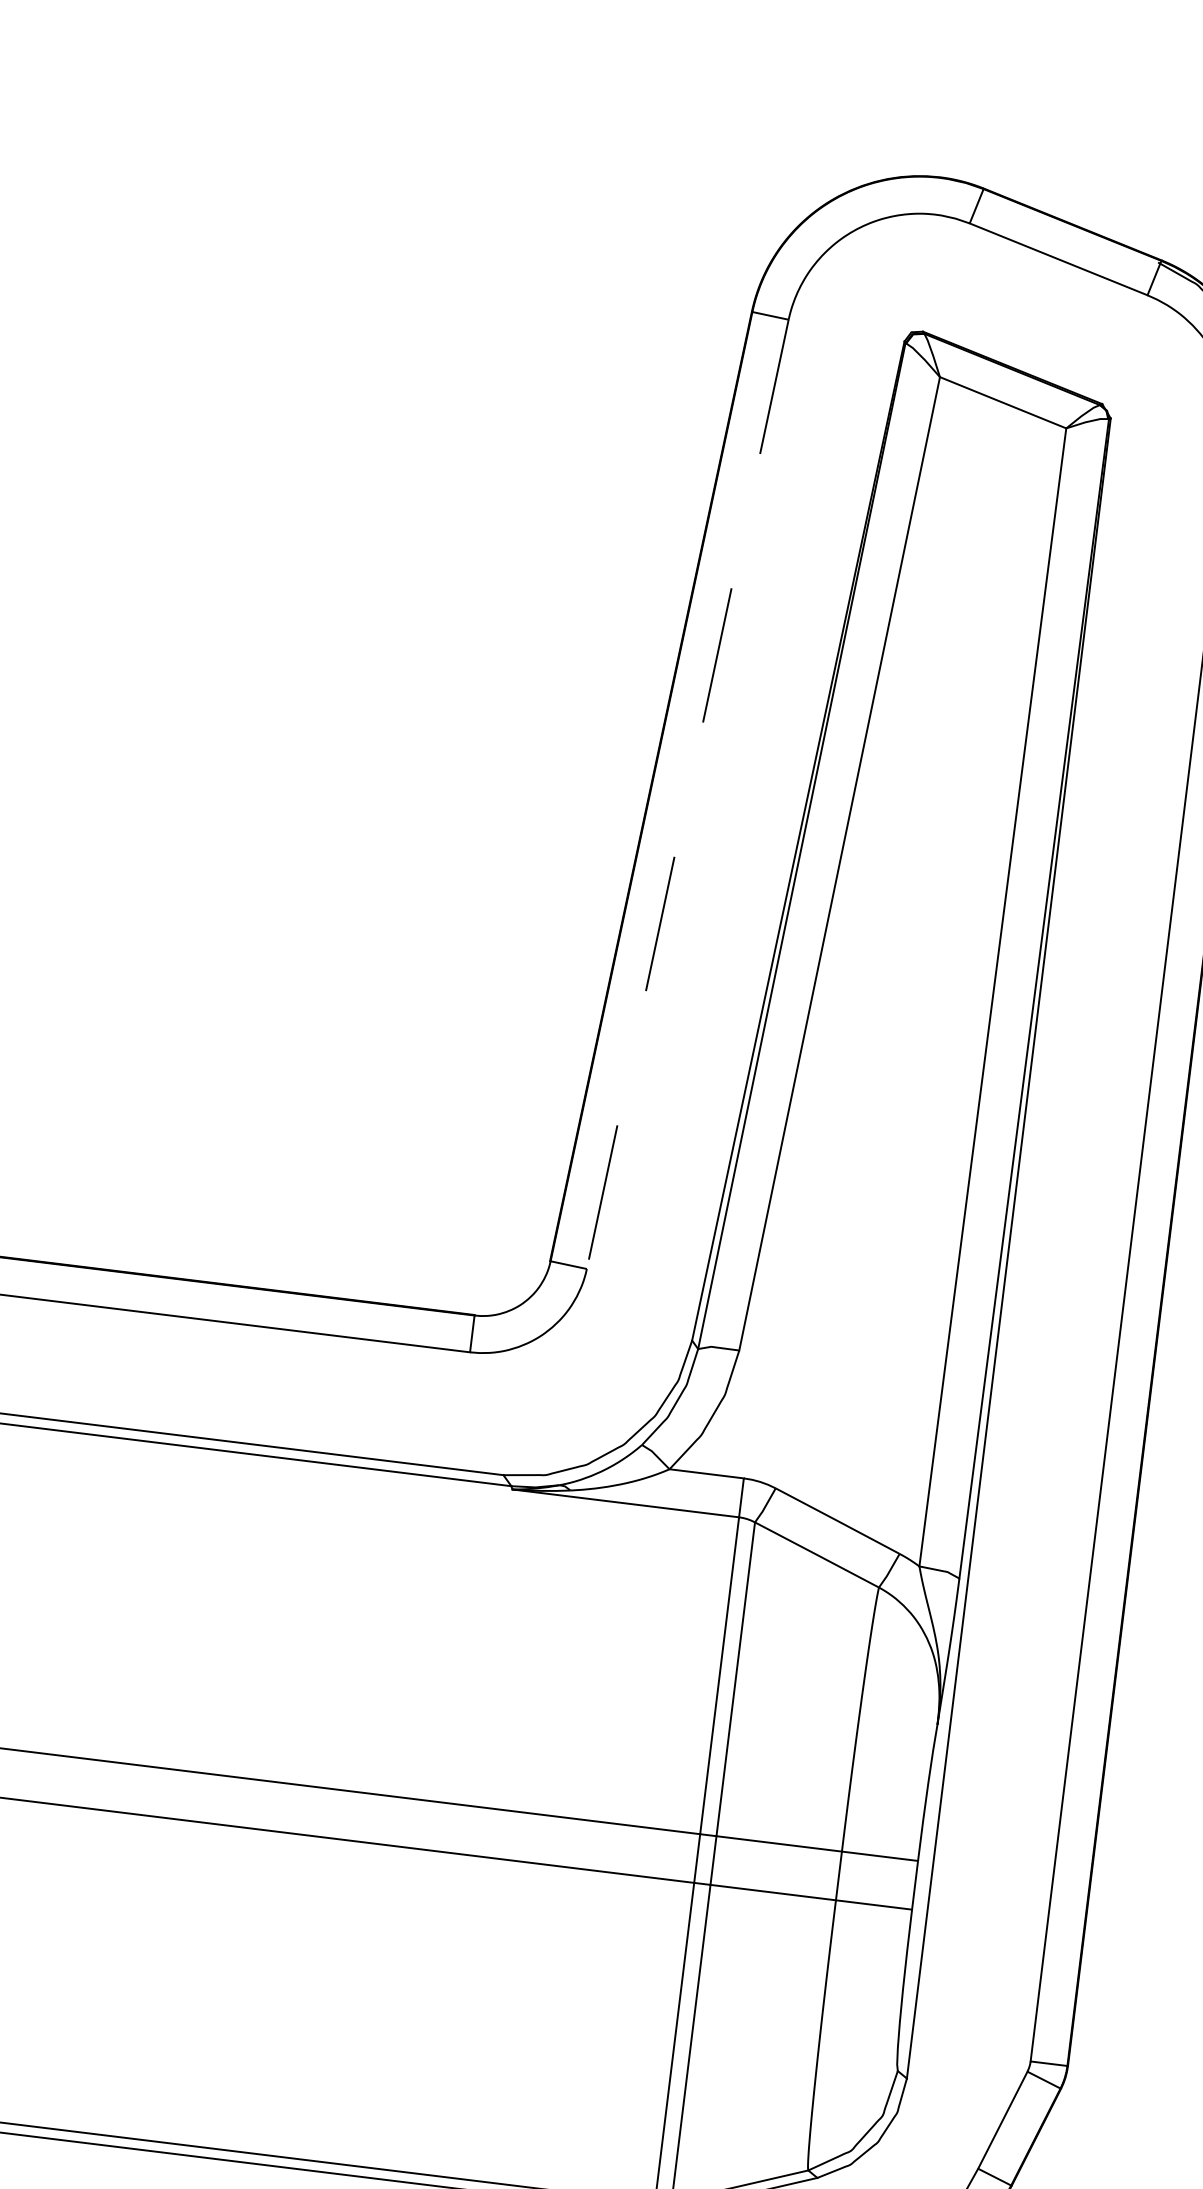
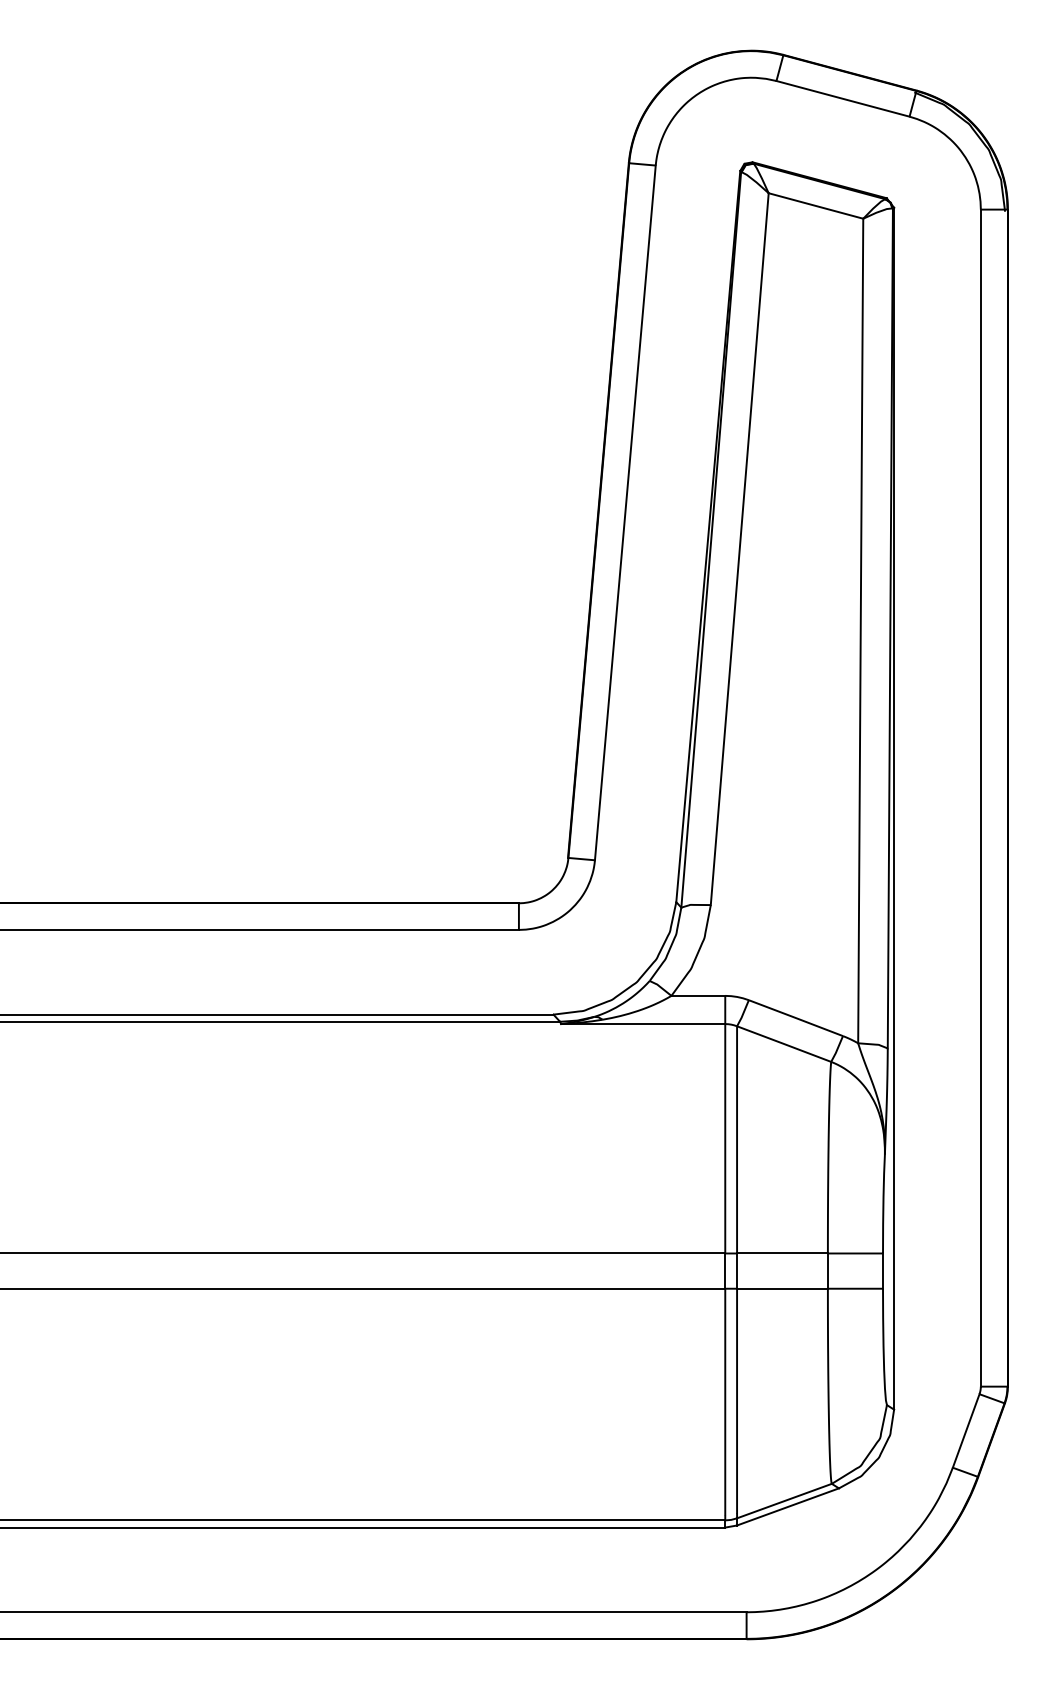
line: (688, 793) -> (625, 512), dashed -> solid

